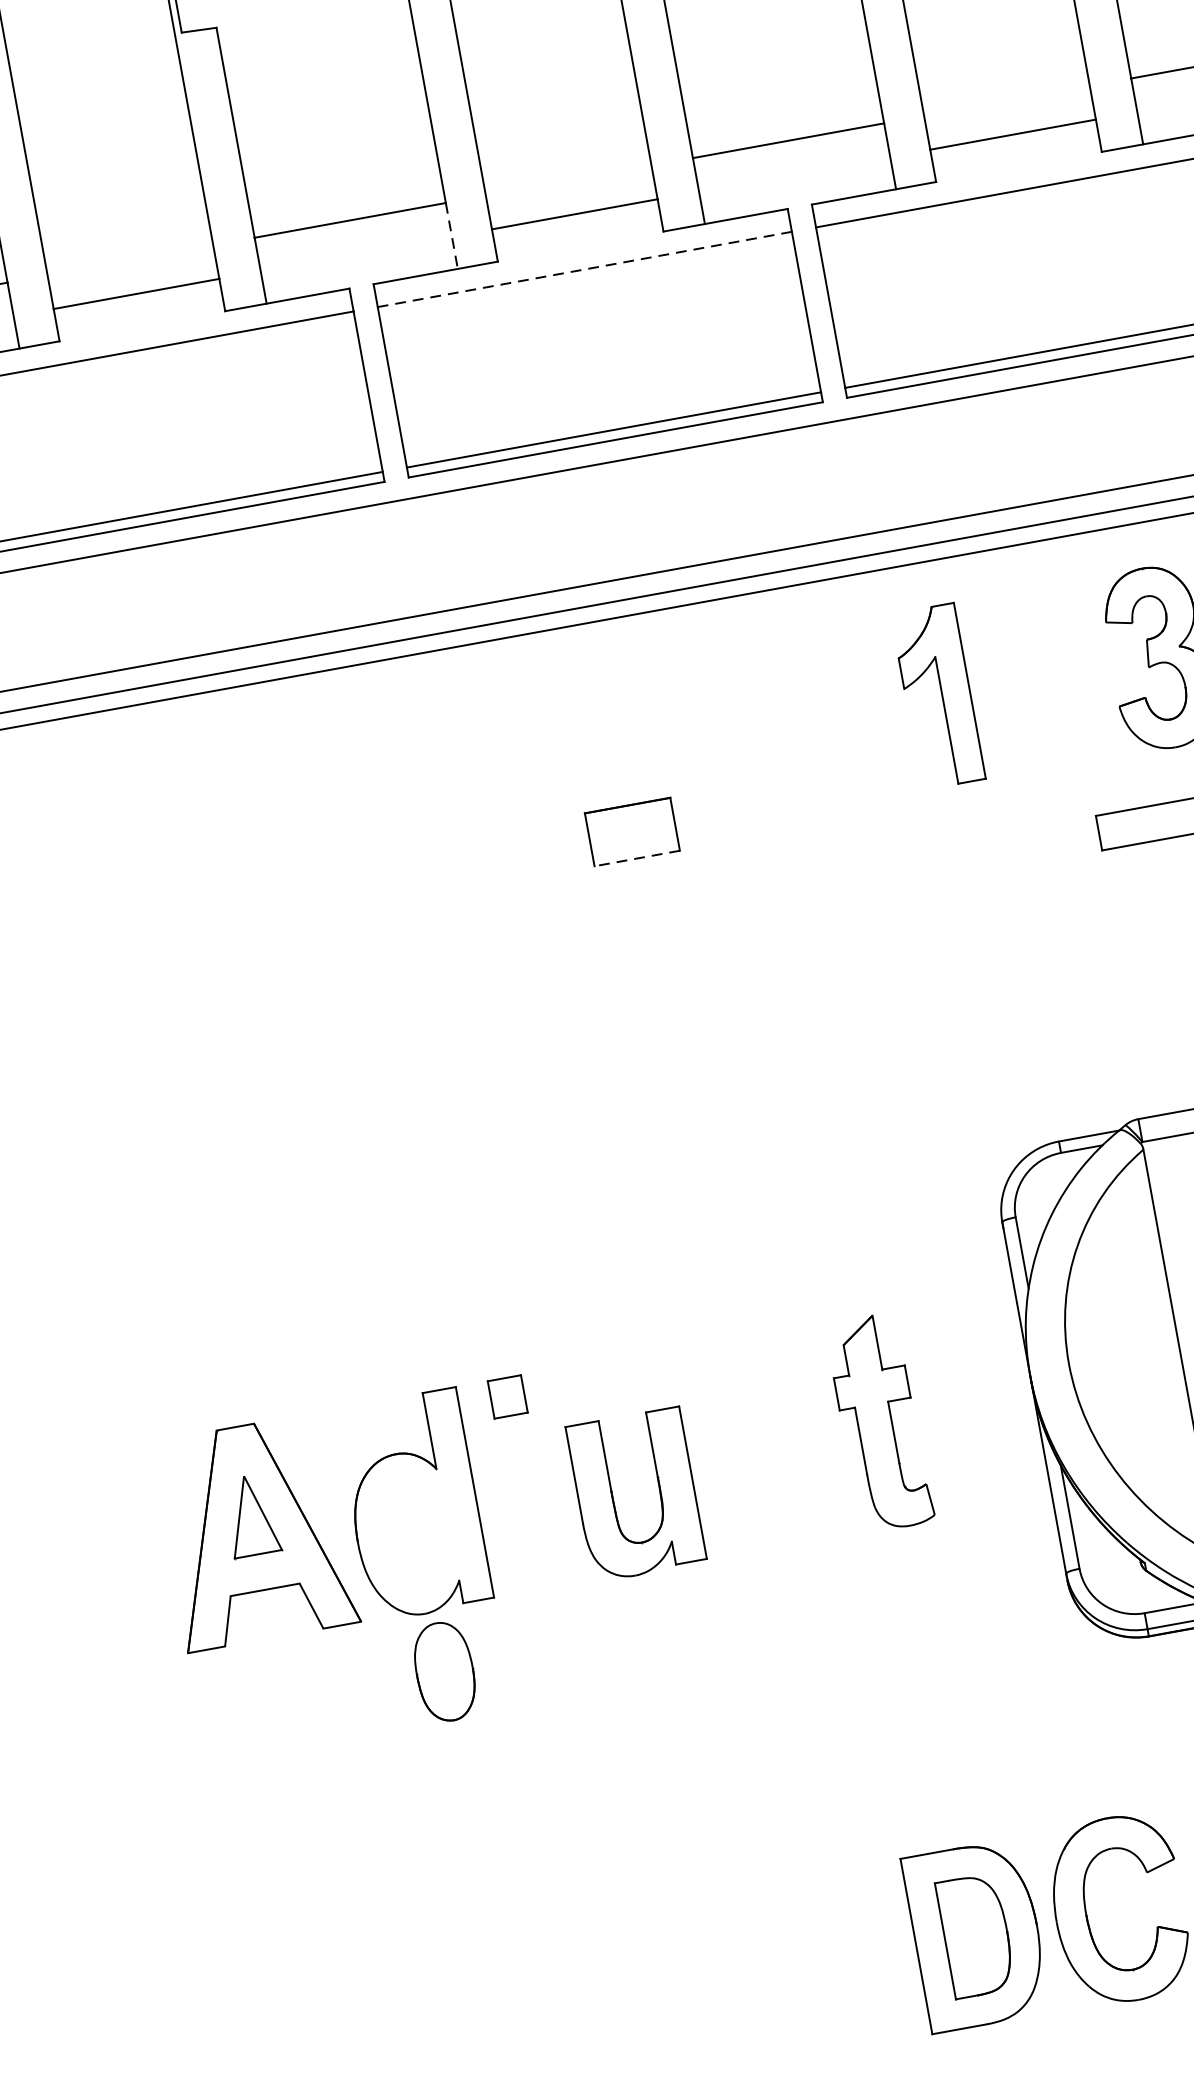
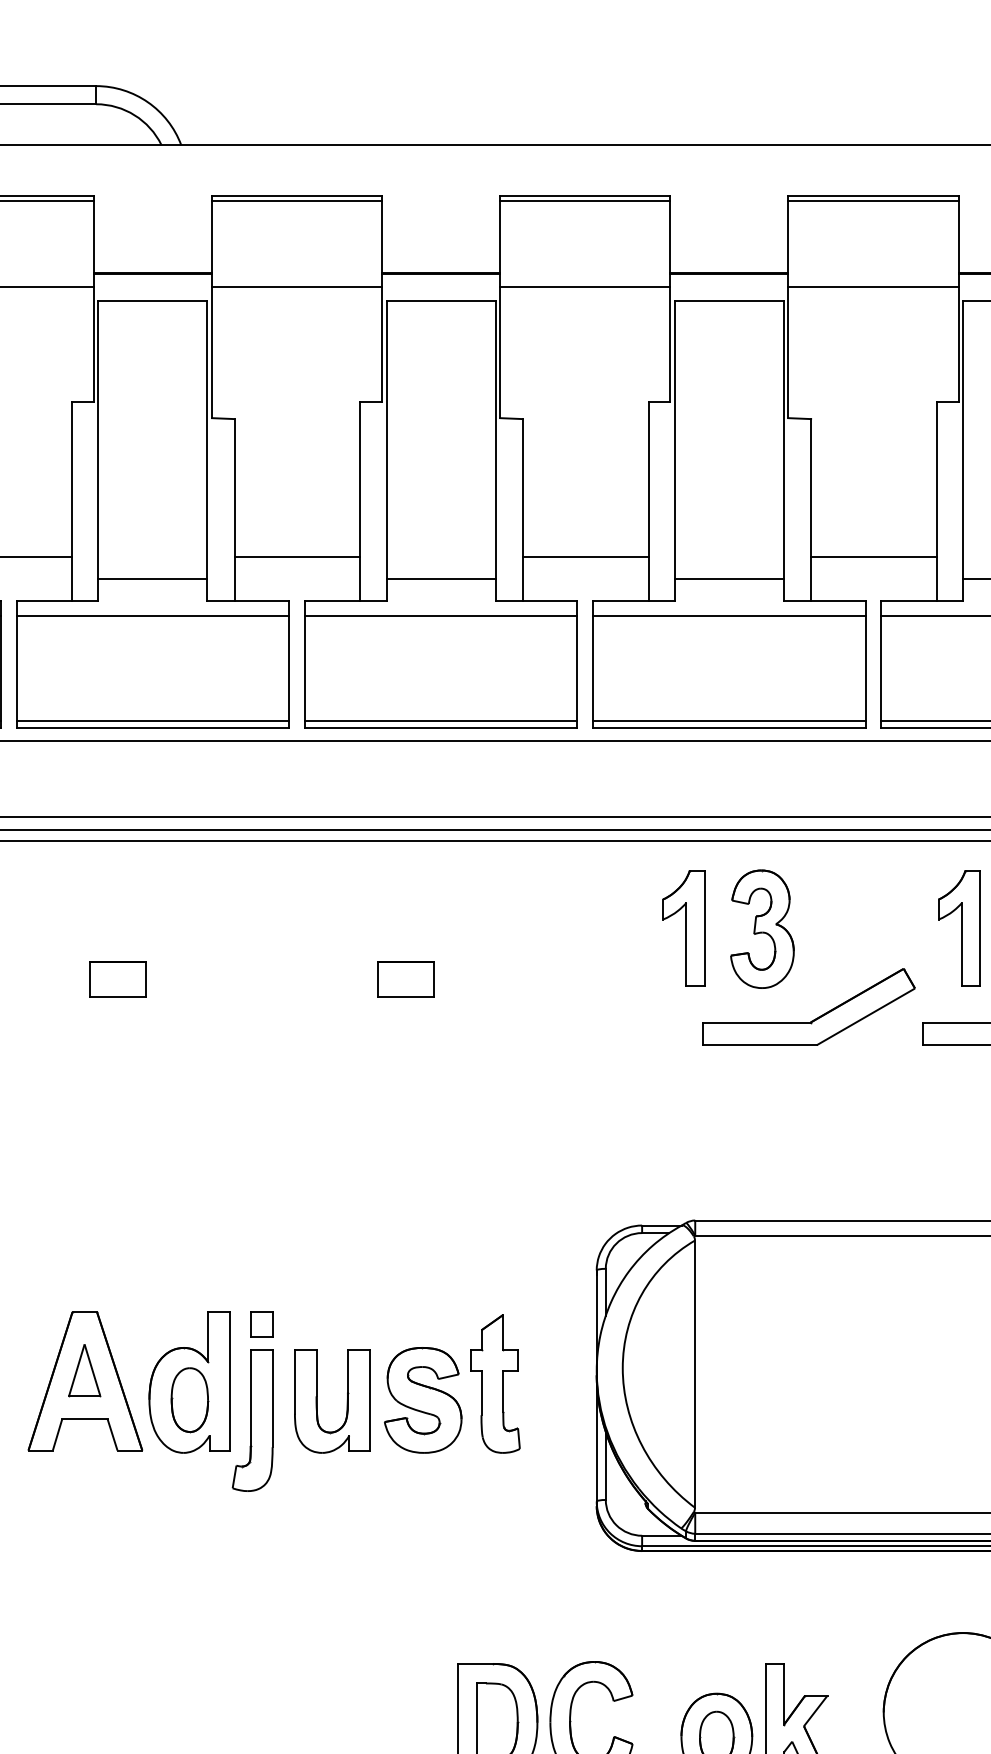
line: (451, 235) -> (360, 578), dashed -> solid
line: (583, 269) -> (440, 615), dashed -> solid
part: (937, 696) -> (683, 928), moved
line: (635, 858) -> (405, 996), dashed -> solid
part: (193, 912) -> (117, 979), added
part: (774, 1467) -> (423, 1400), added
part: (520, 1545) -> (252, 1420), added
part: (444, 1672) -> (189, 1400), moved

